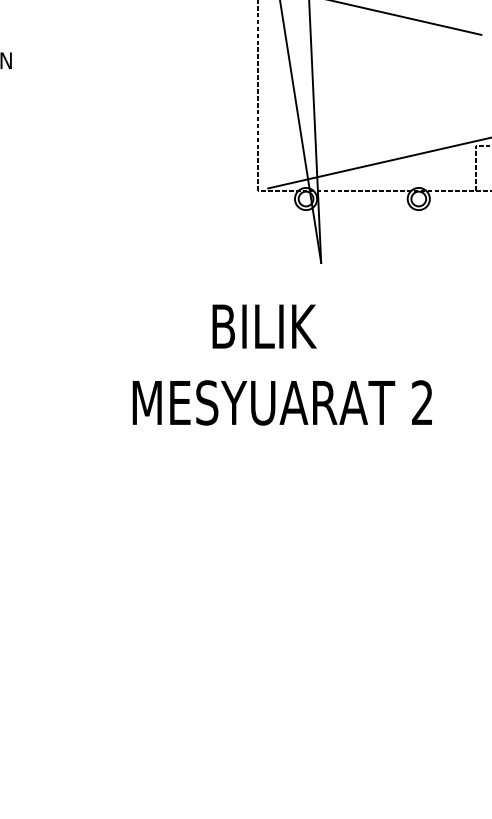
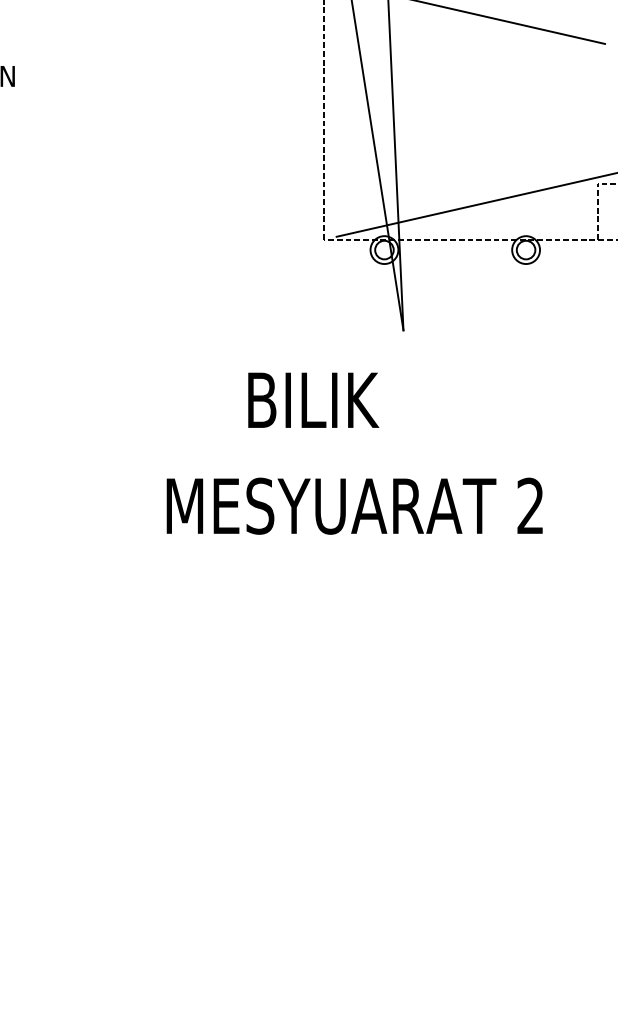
text: (264, 326) -> (313, 400), moved

